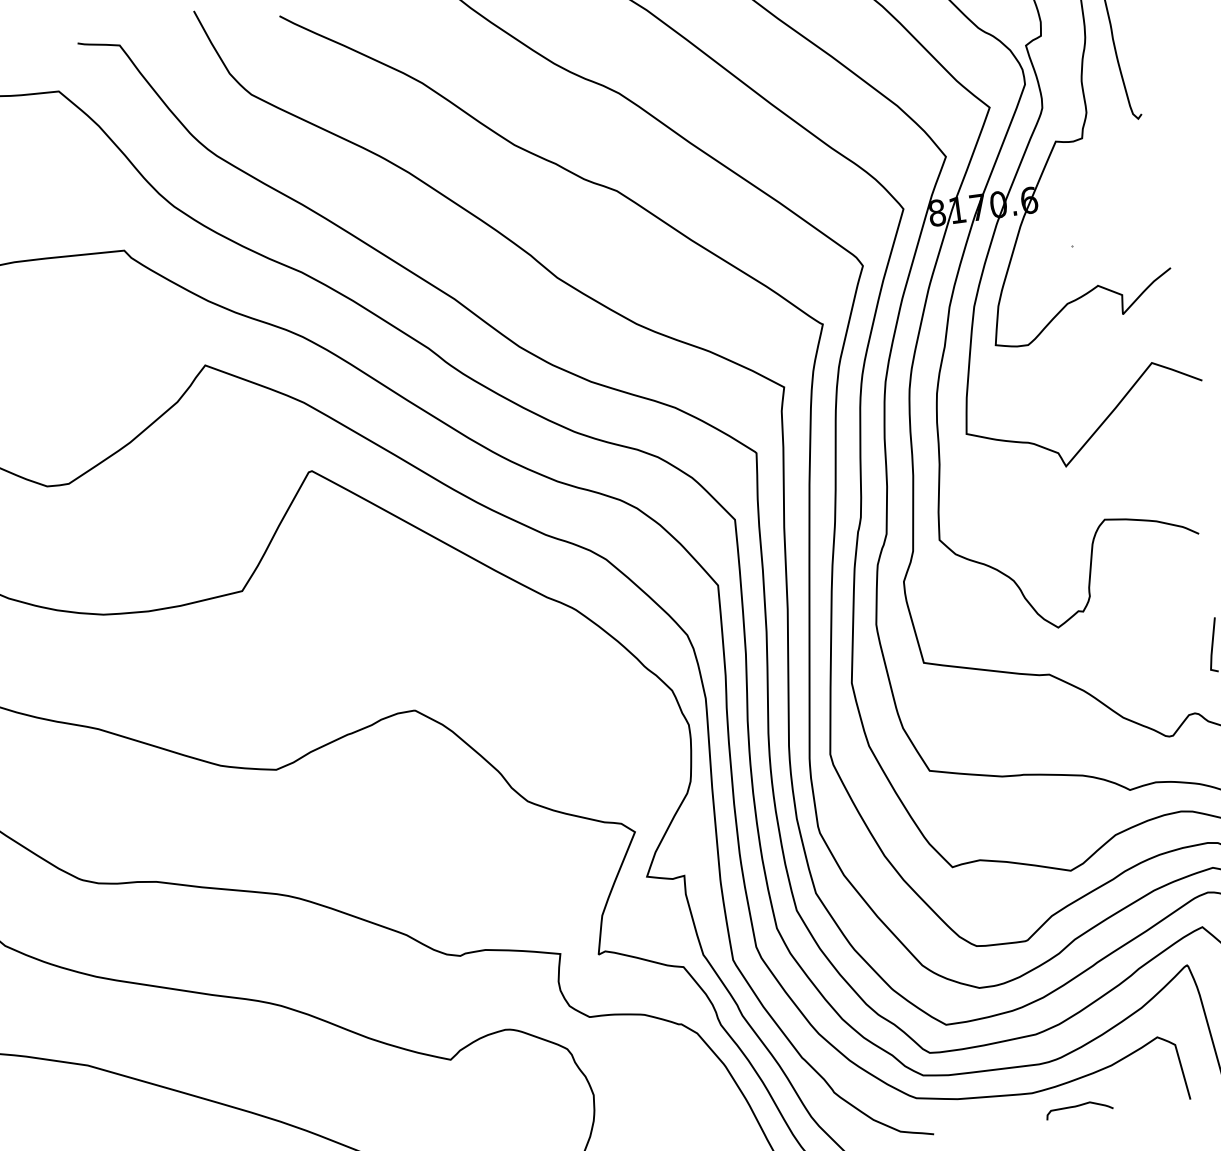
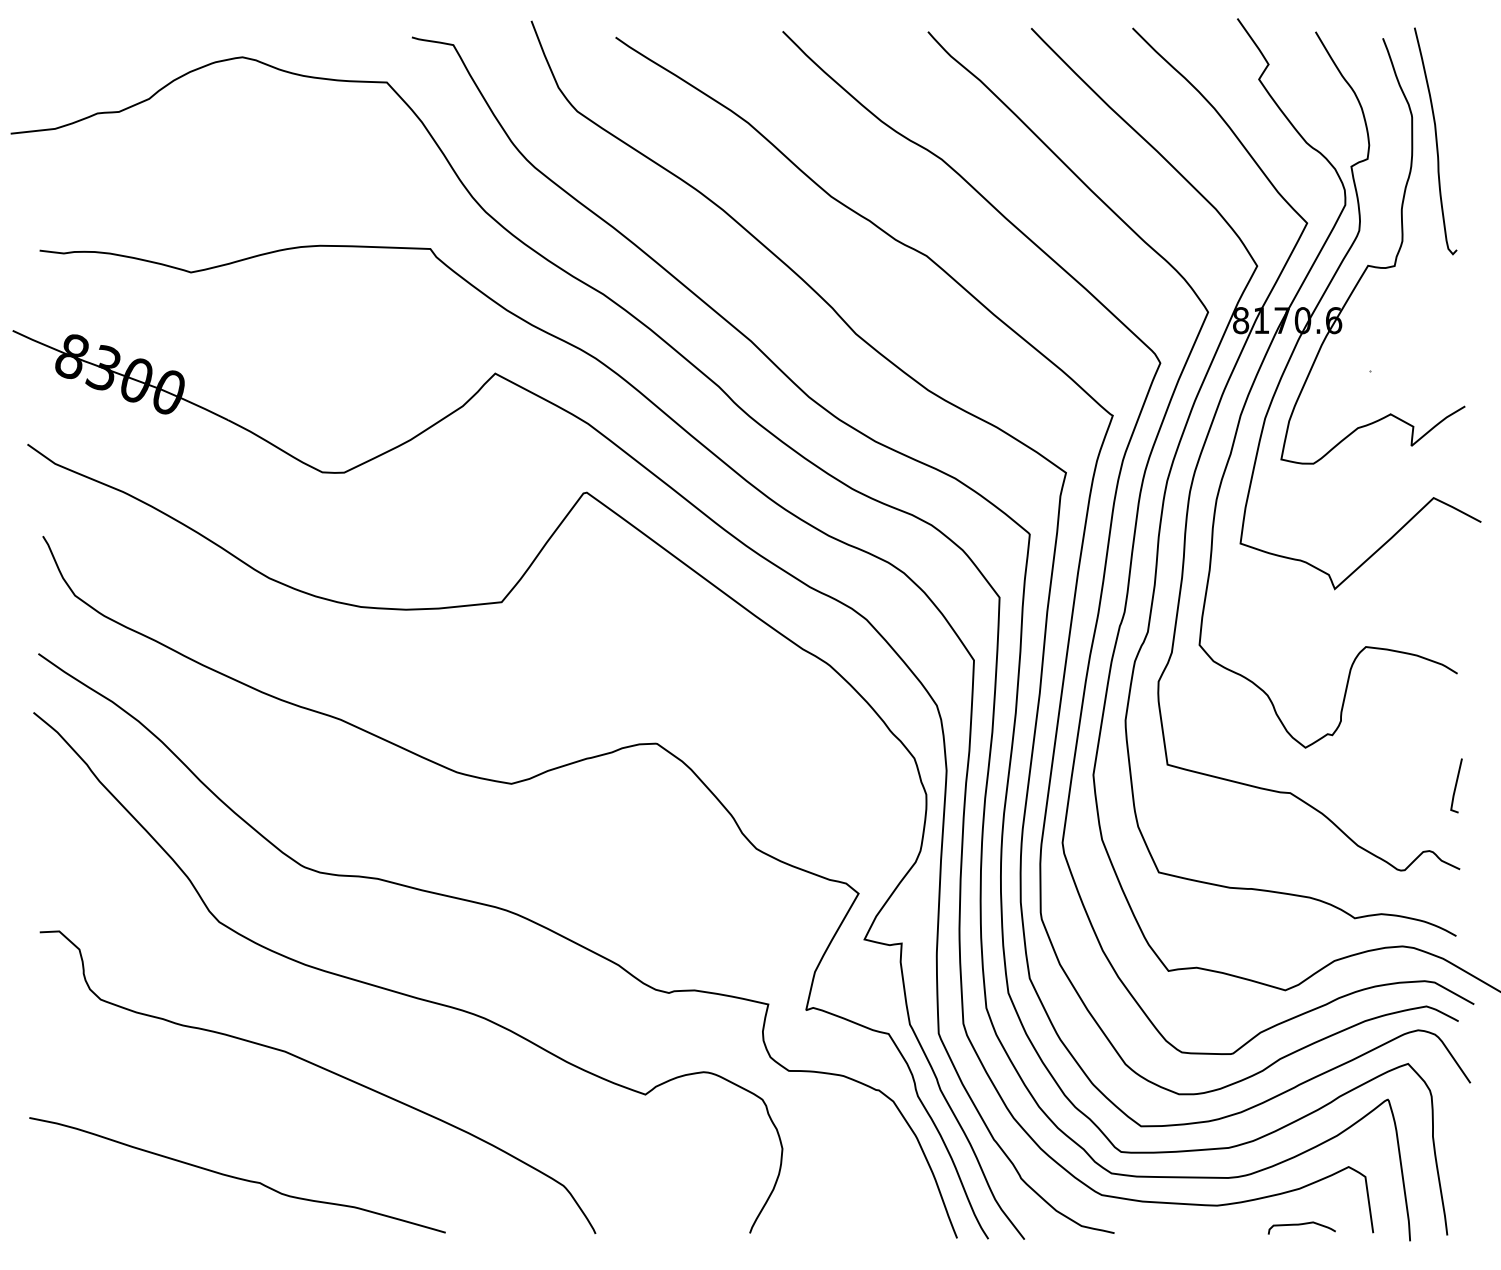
curve: (1078, 1106) -> (1301, 1225), moved

